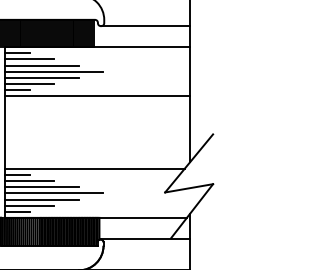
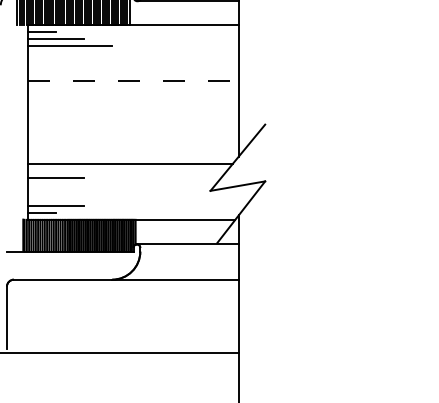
line: (53, 71) -> (83, 53), removed
line: (41, 78) -> (69, 60), removed
line: (29, 84) -> (55, 67), removed
line: (16, 90) -> (41, 74), removed
line: (97, 96) -> (133, 81), solid -> dashed
line: (16, 174) -> (41, 170), removed
line: (41, 187) -> (69, 185), removed
line: (53, 193) -> (83, 192), removed
line: (41, 199) -> (69, 198), removed

